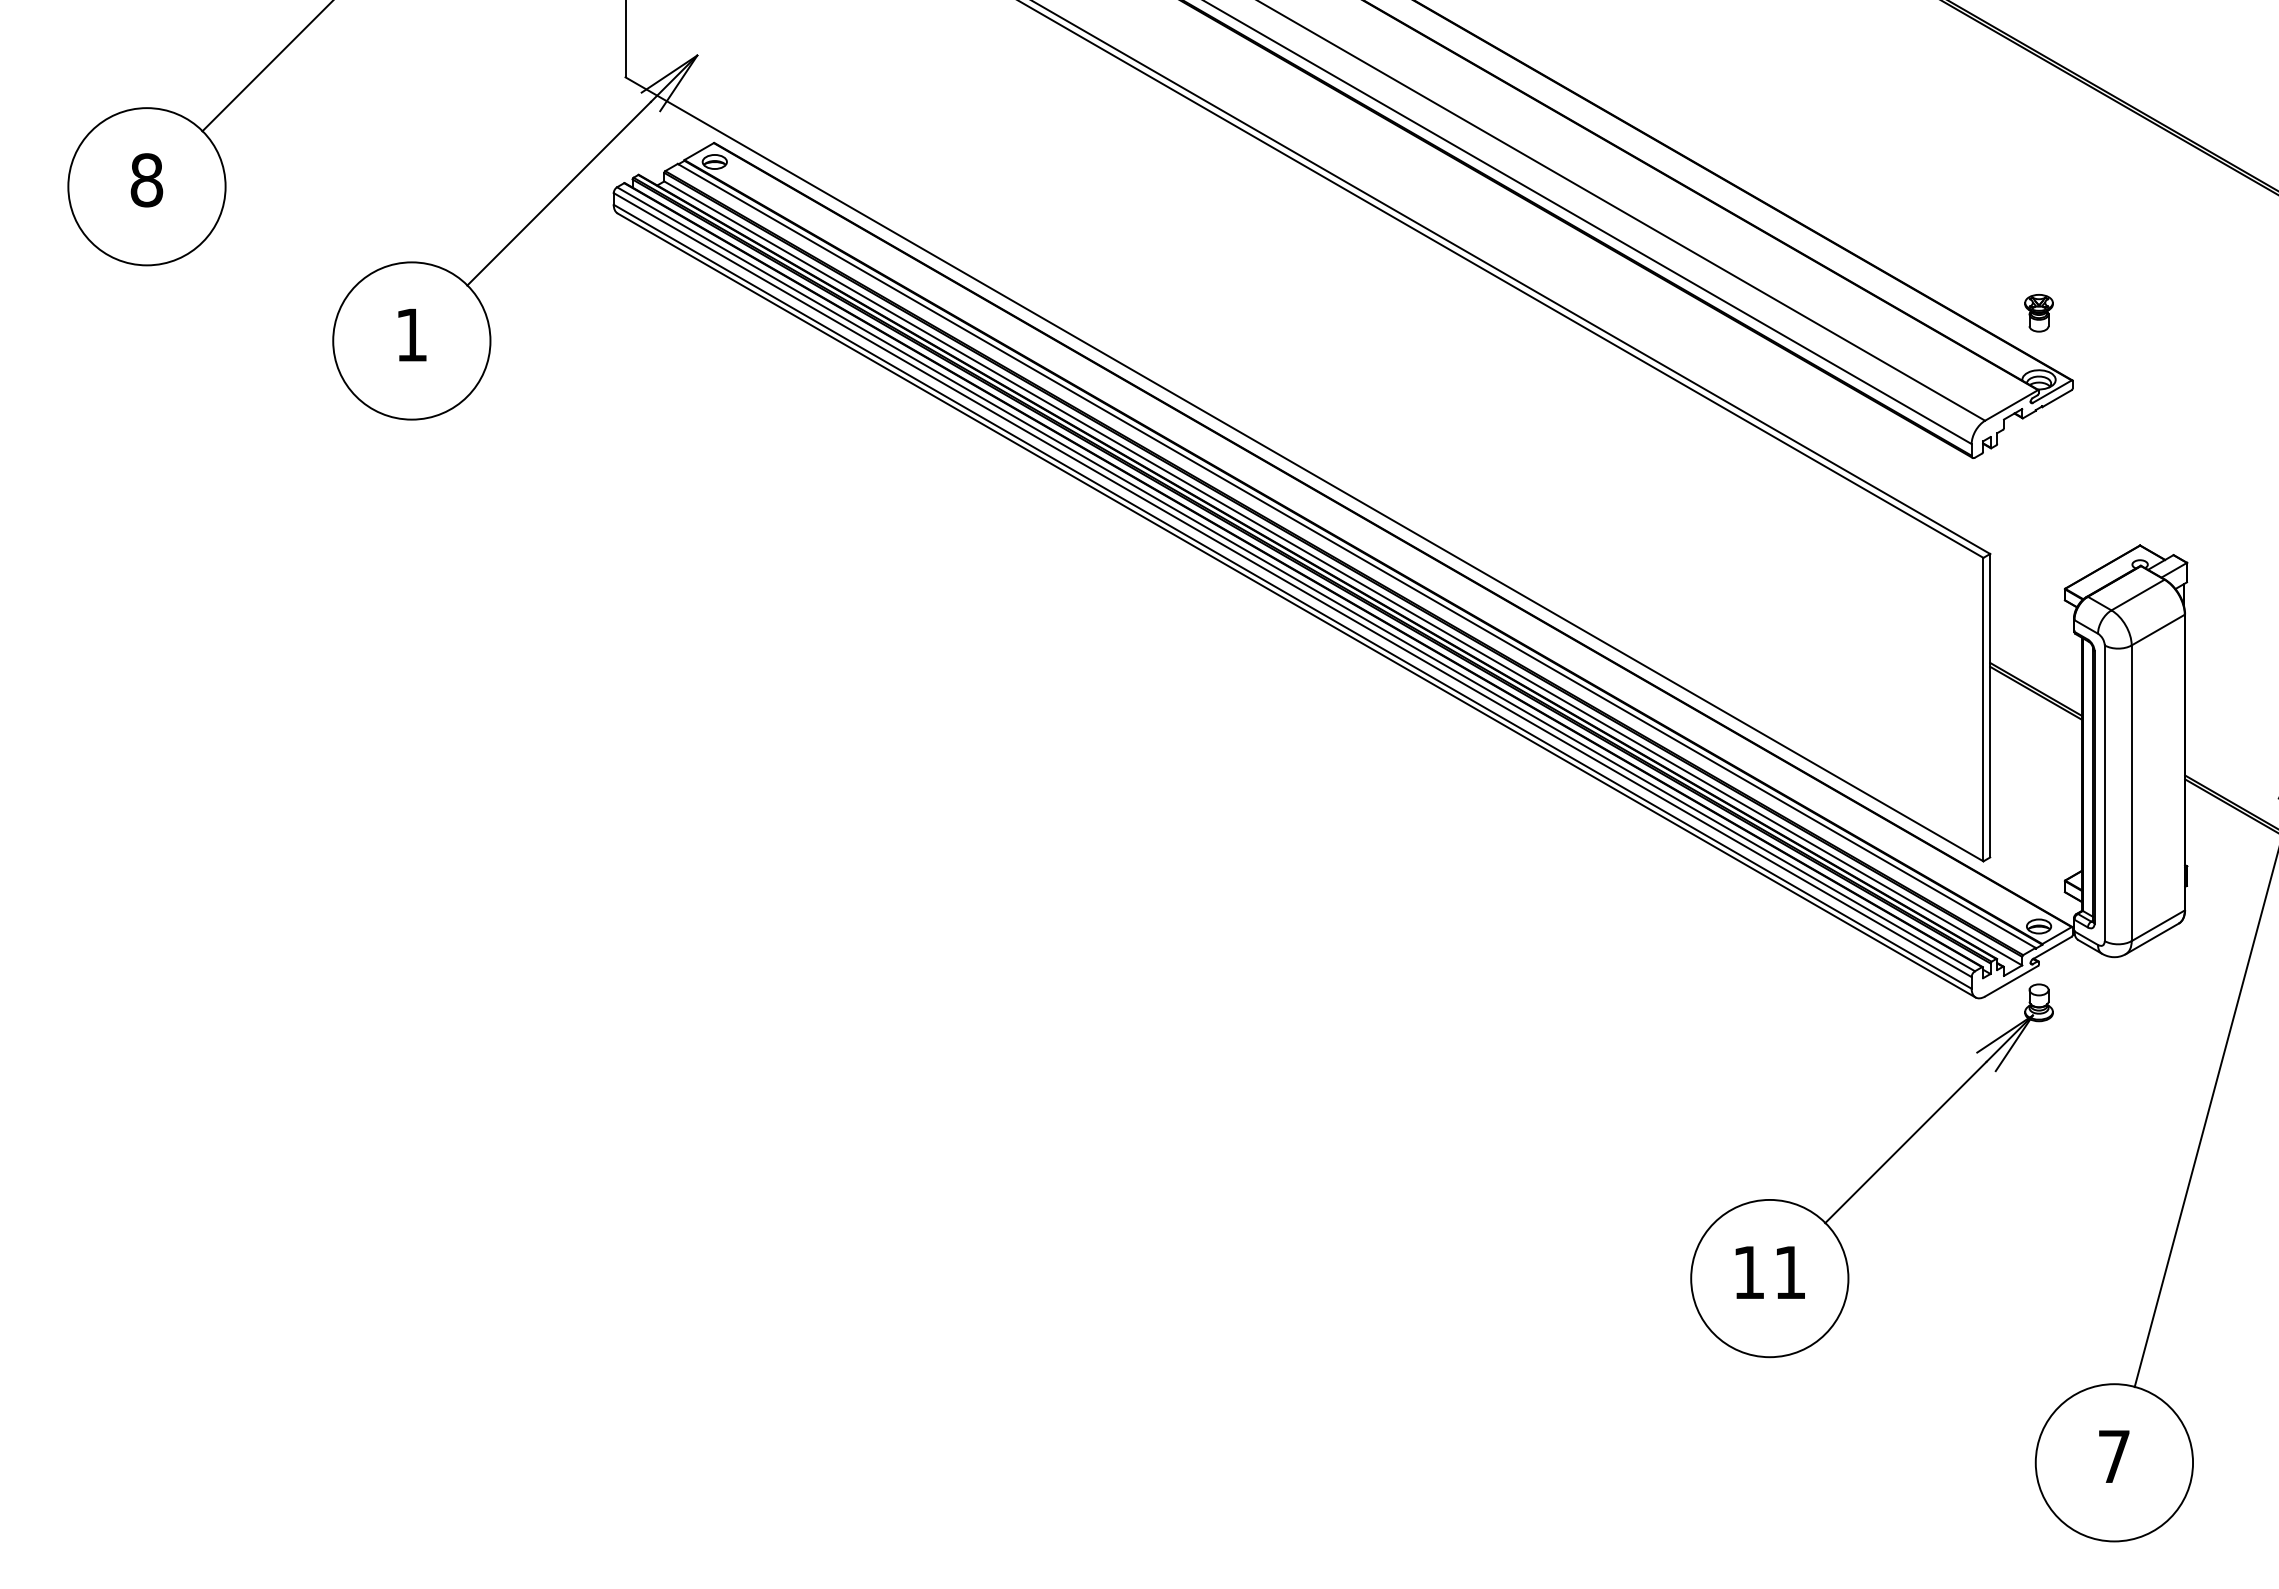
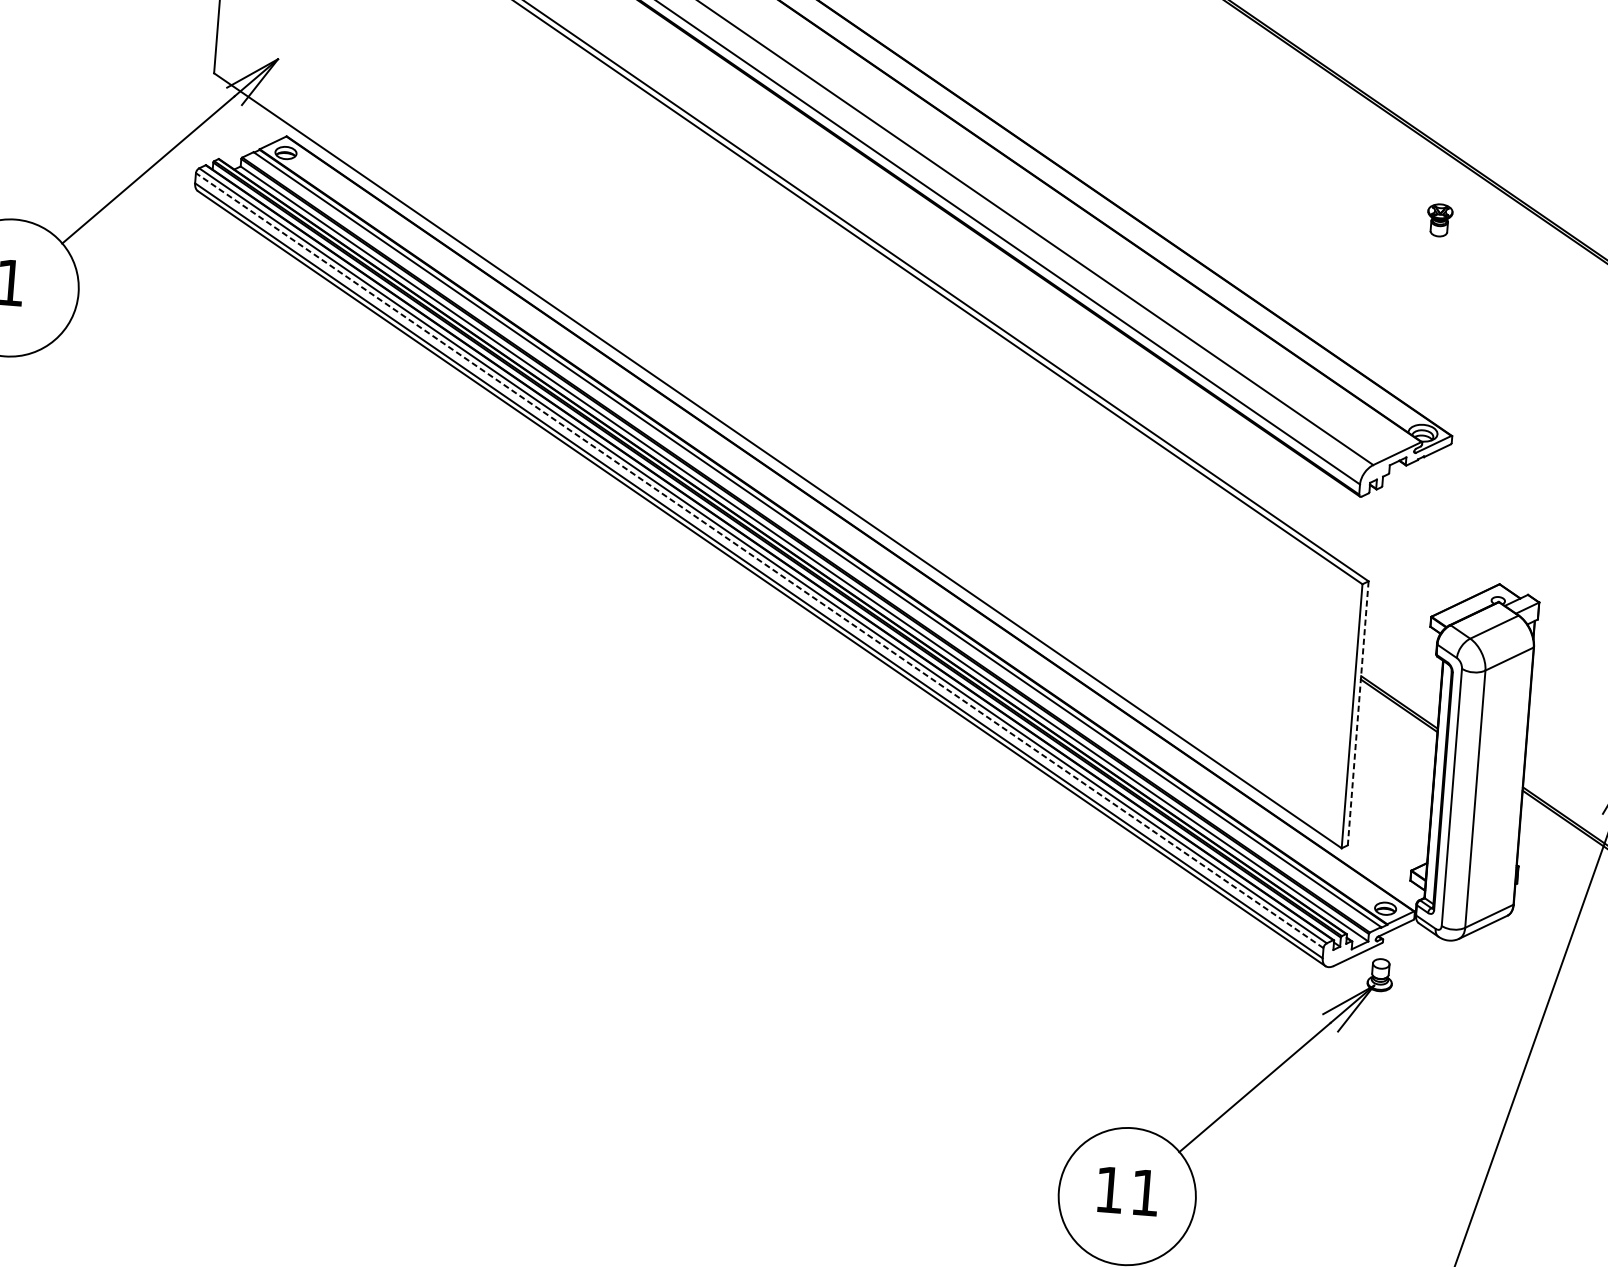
part: (2038, 313) -> (1439, 220), moved
line: (1292, 585) -> (759, 560), solid -> dashed
line: (1990, 705) -> (1358, 713), solid -> dashed

